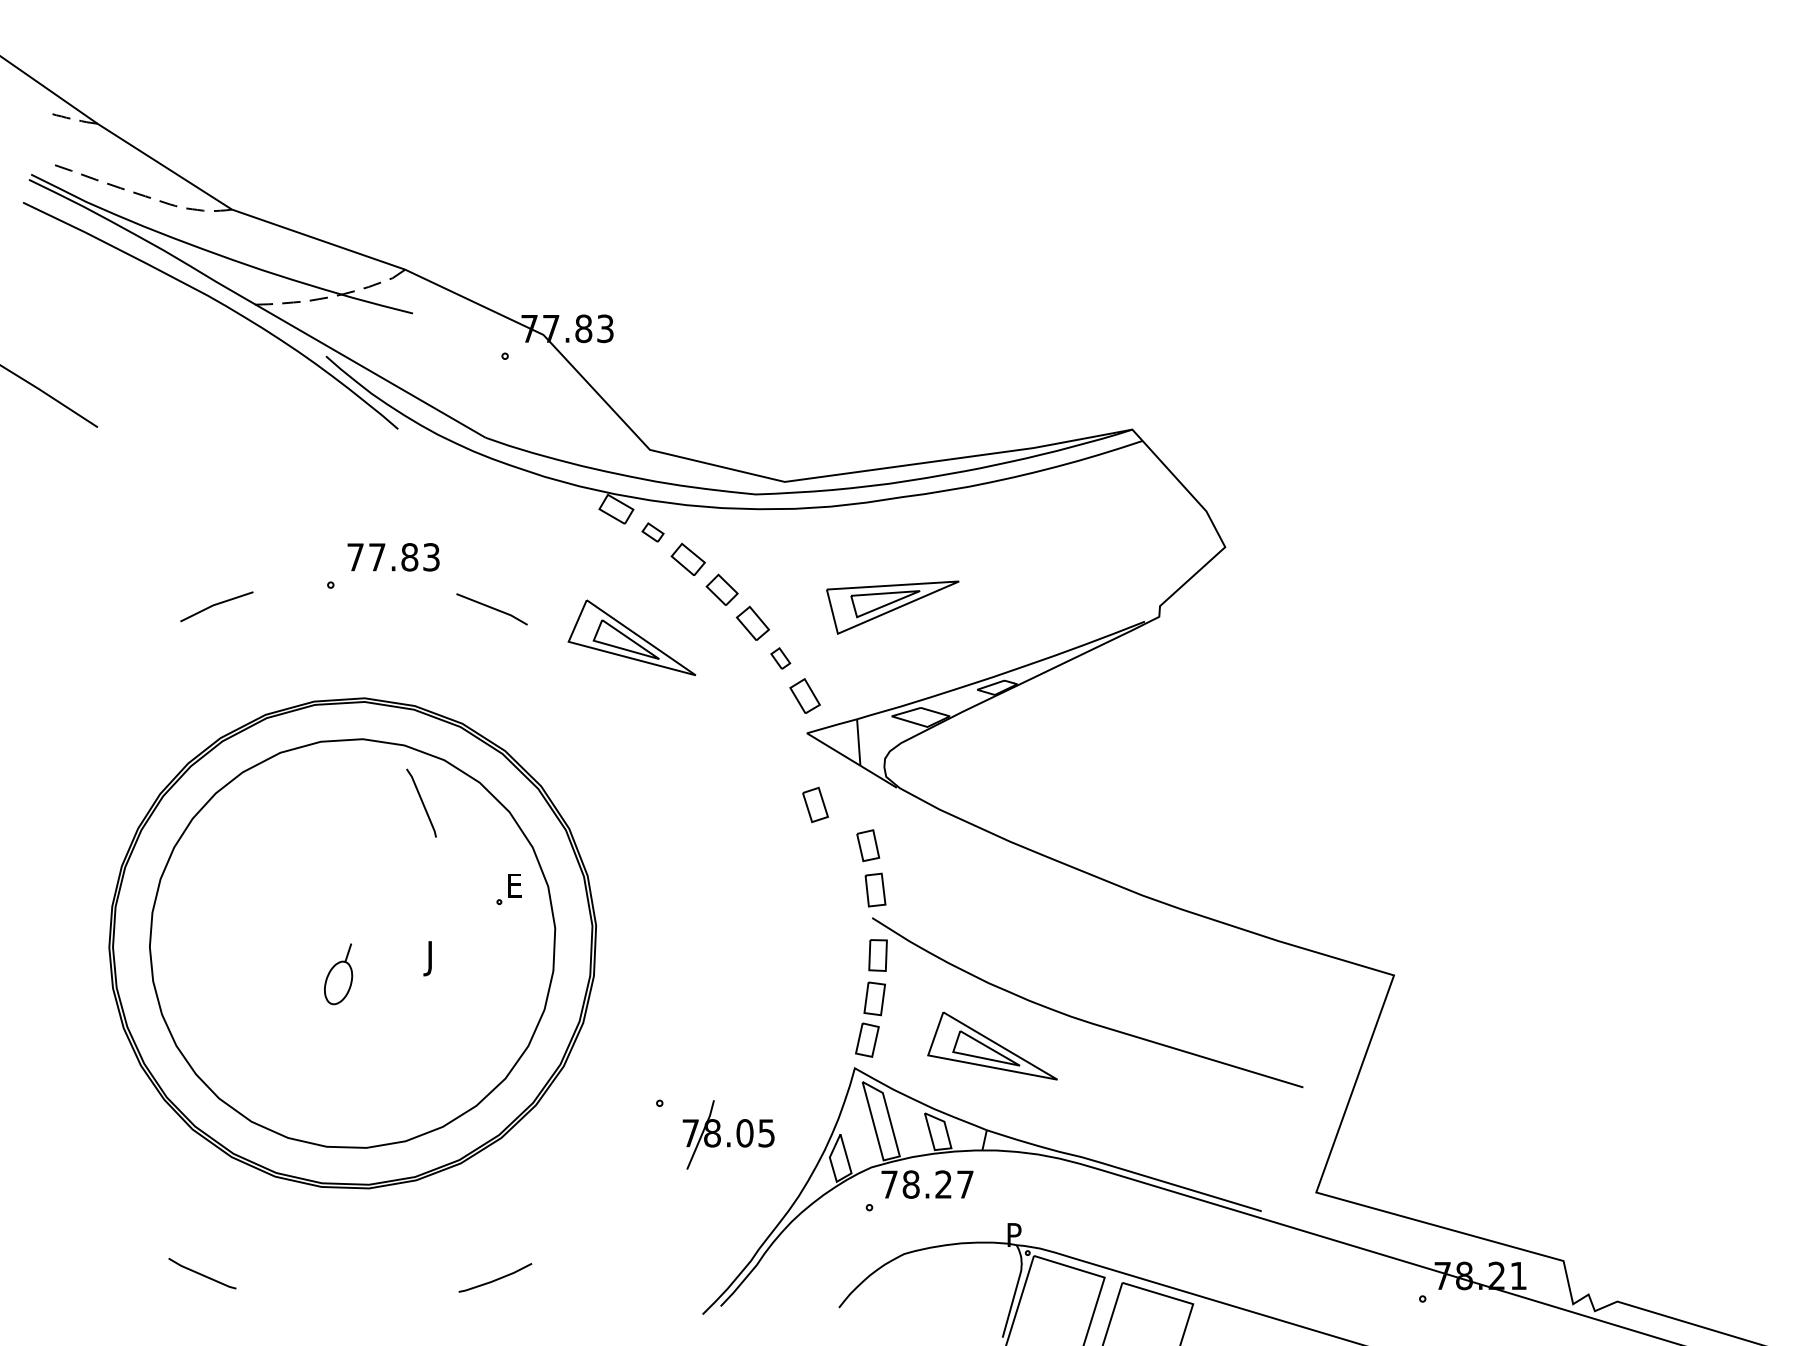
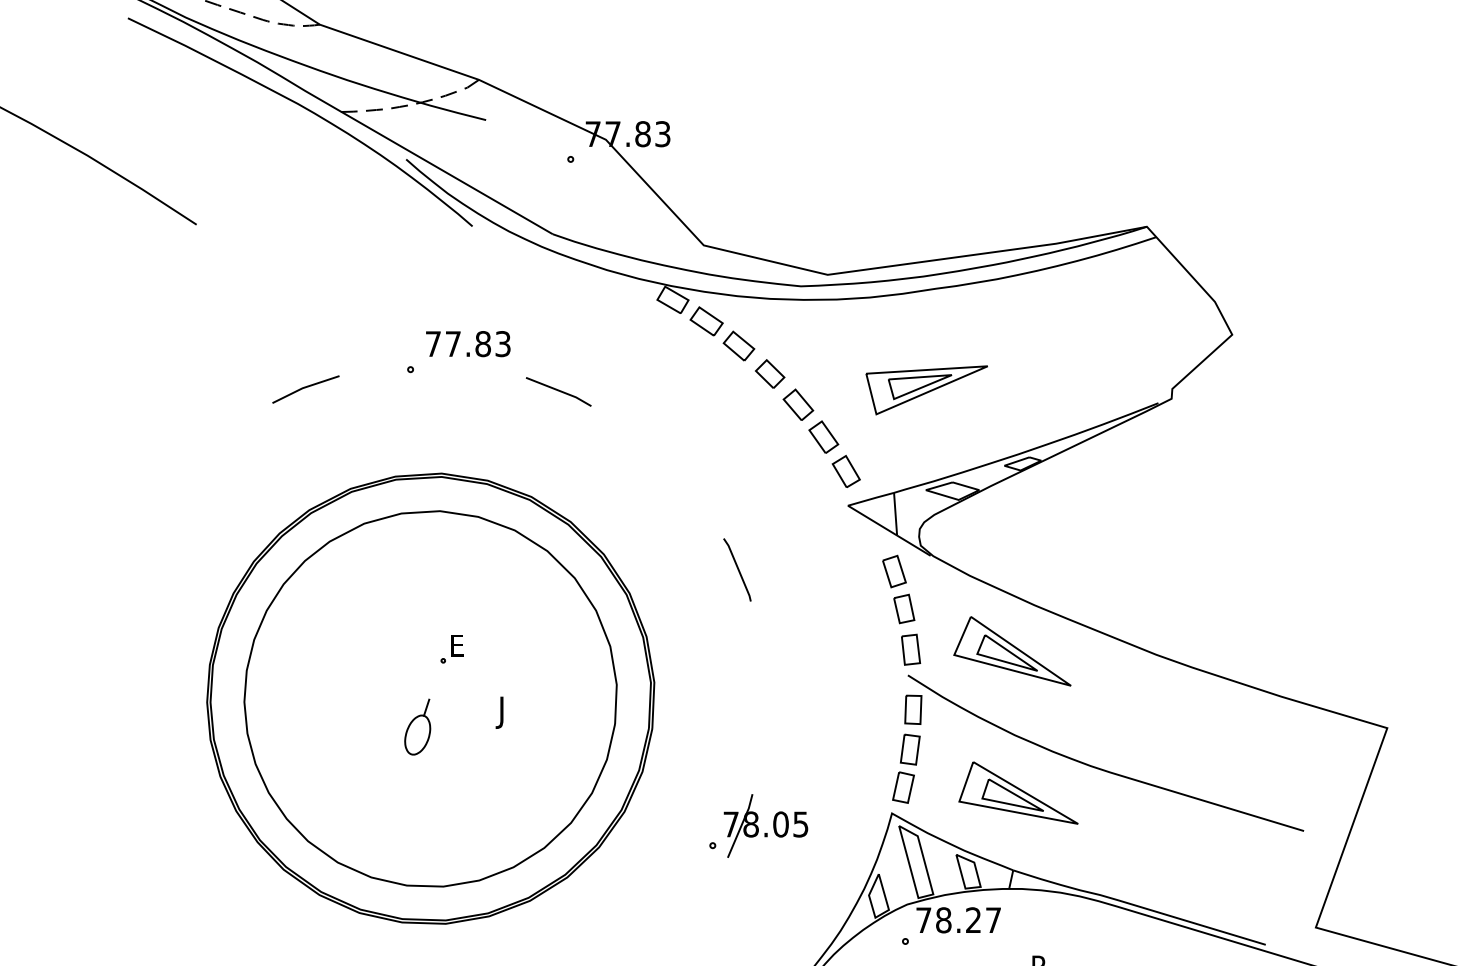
part: (652, 532) -> (706, 321), size x1.67
part: (631, 637) -> (1012, 651), moved
part: (780, 658) -> (823, 437), size x1.67
line: (421, 802) -> (737, 569), moved
part: (815, 804) -> (894, 571), moved
part: (508, 889) -> (451, 649), moved
part: (736, 1134) -> (773, 825), moved

